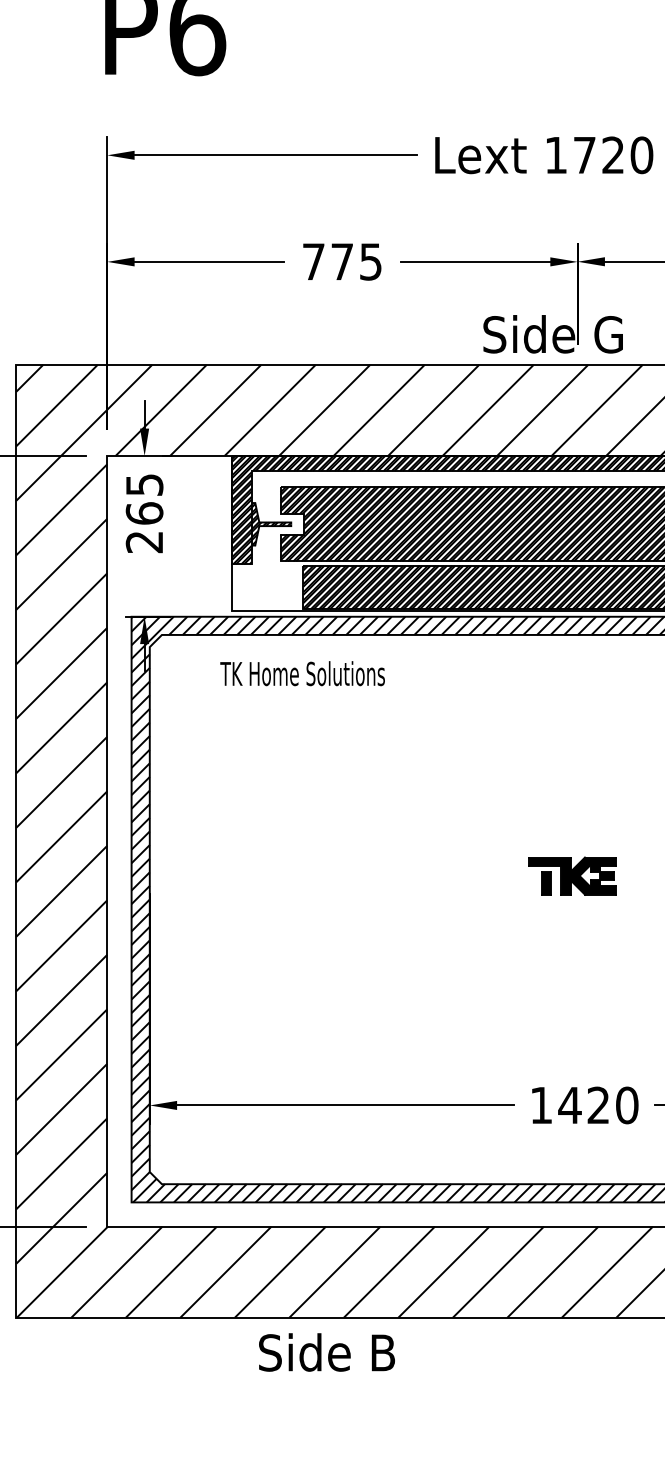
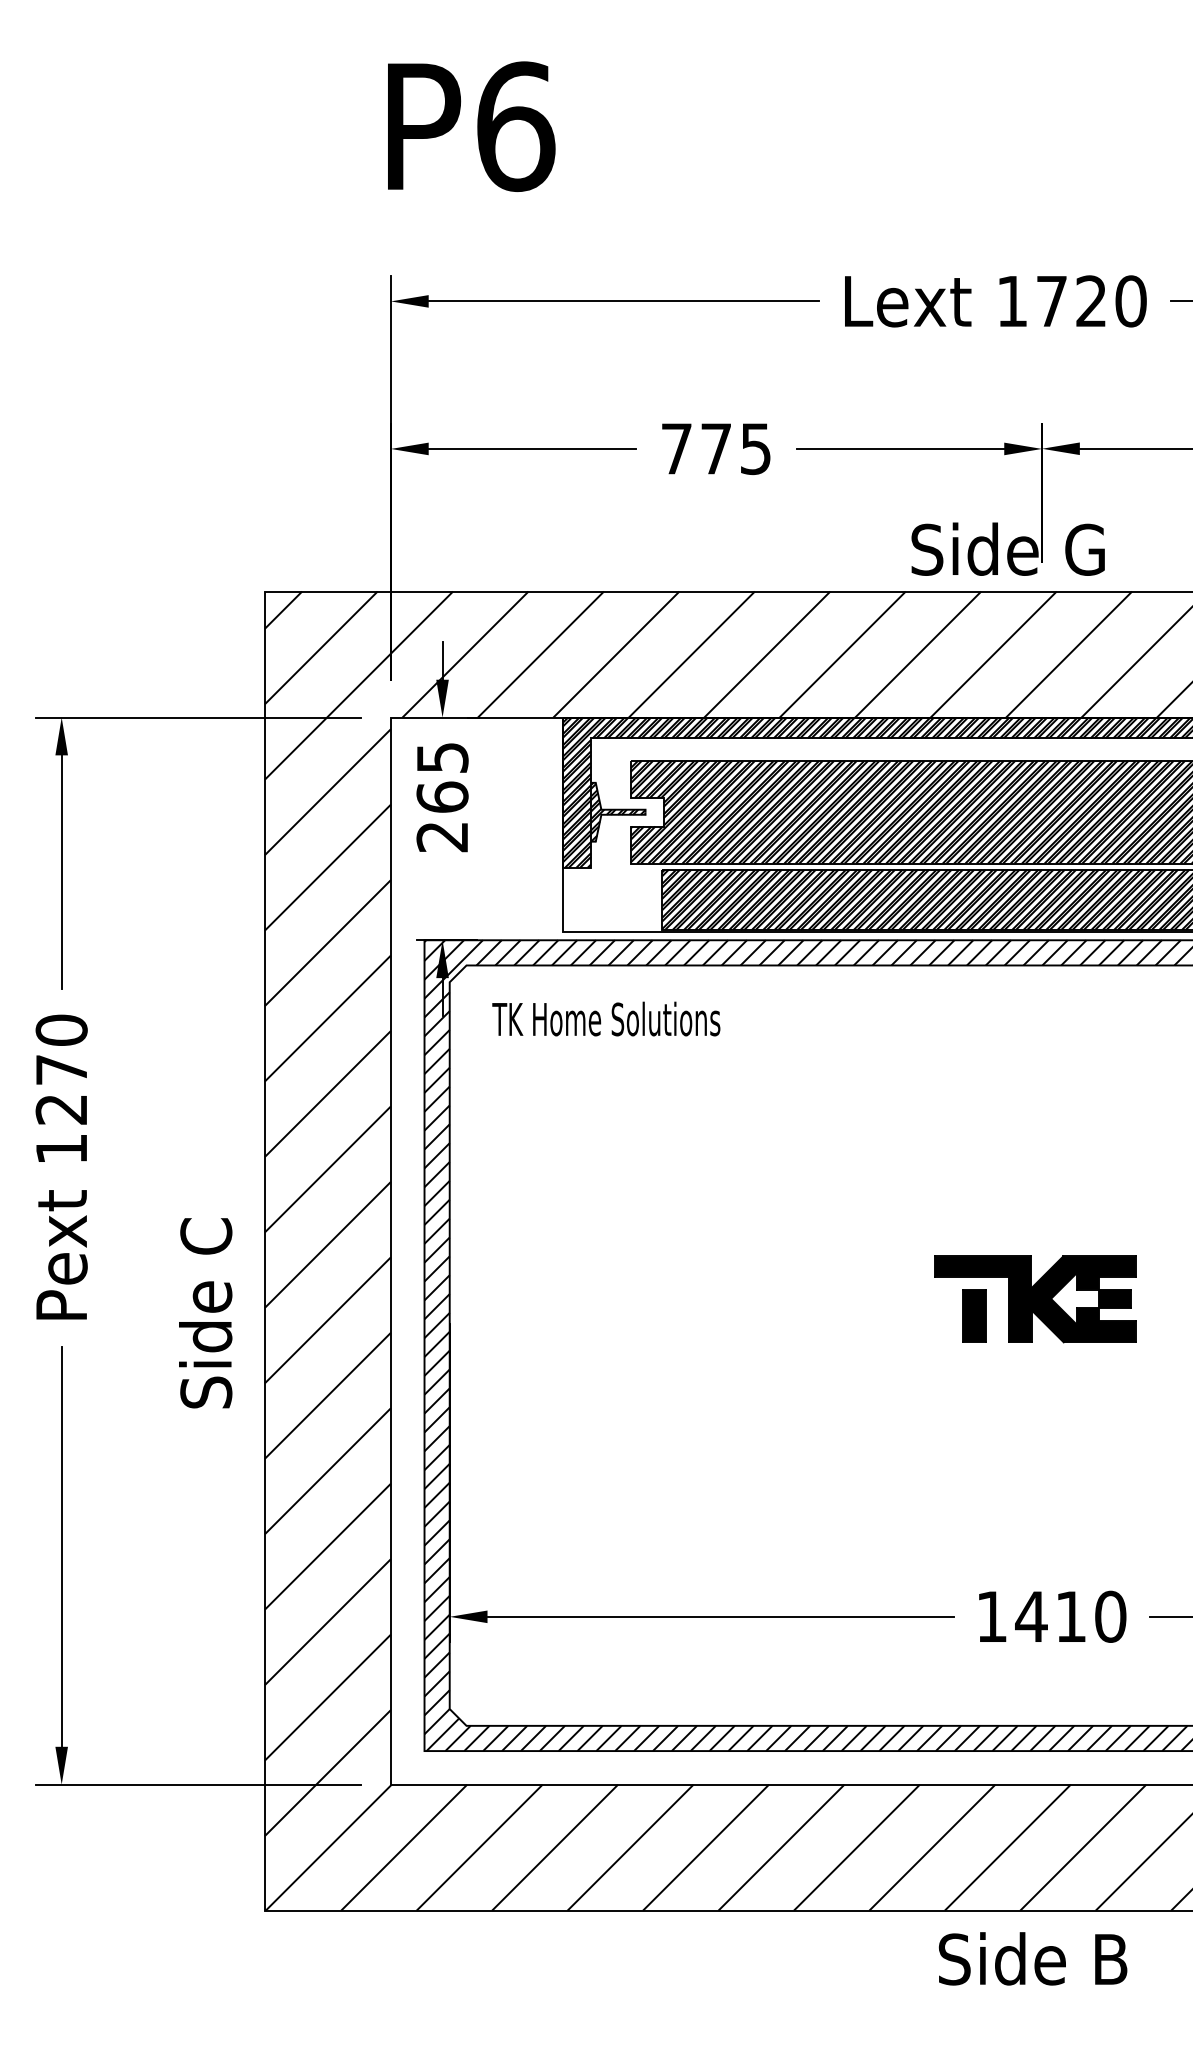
text: (302, 673) -> (606, 1018), moved
part: (572, 876) -> (1035, 1299), size x1.67
text: (598, 1104) -> (1070, 1615), 1420 -> 1410
text: (326, 1352) -> (1032, 1958), moved

